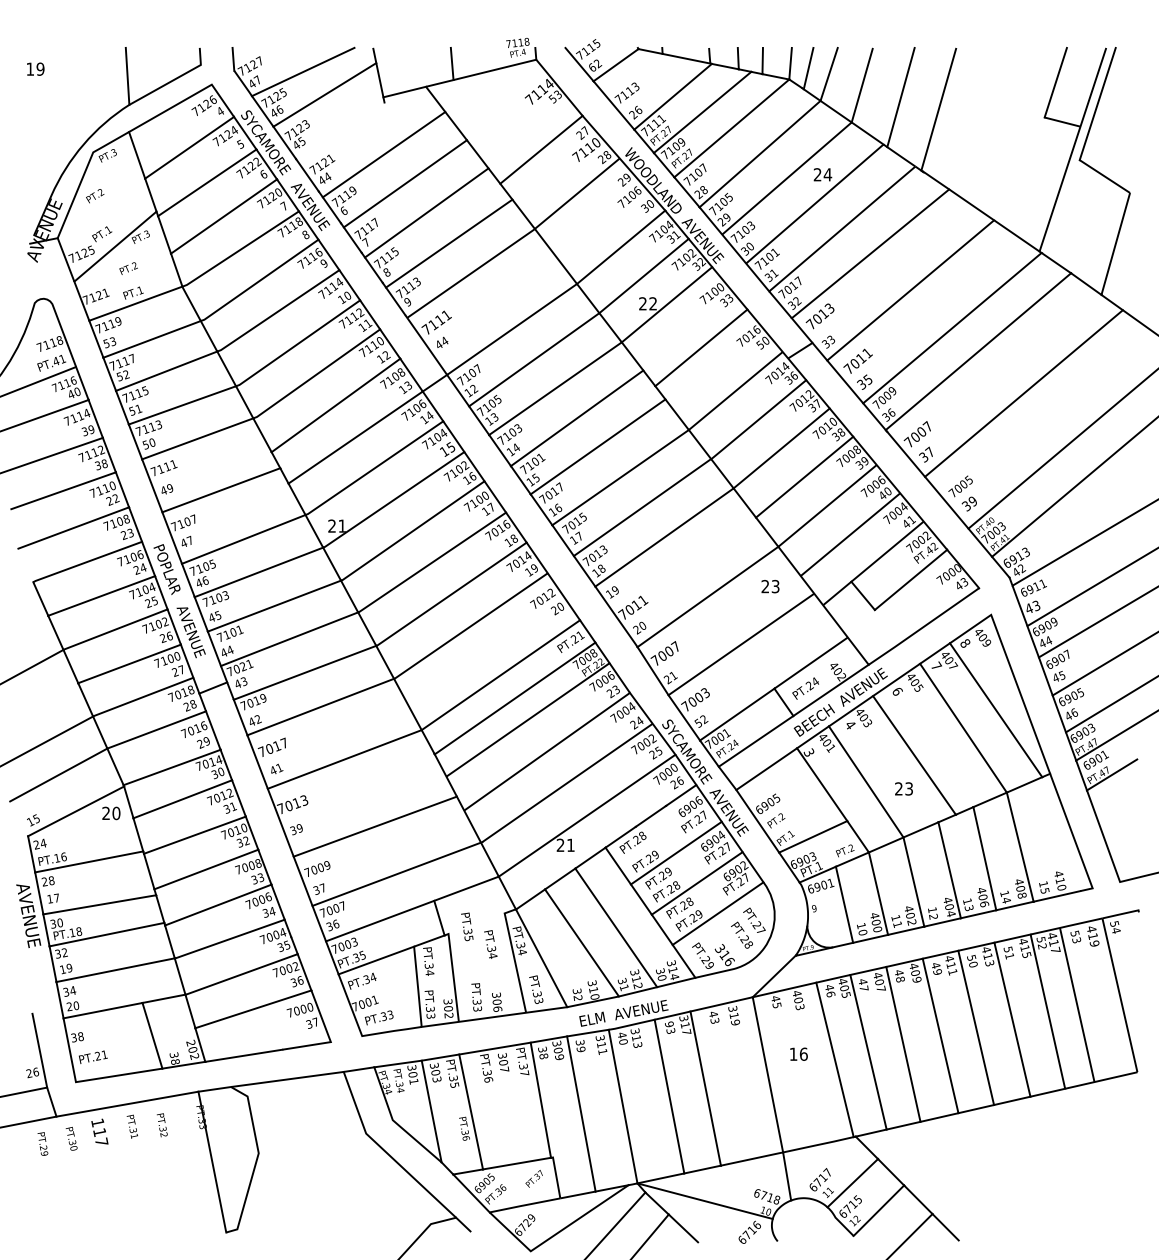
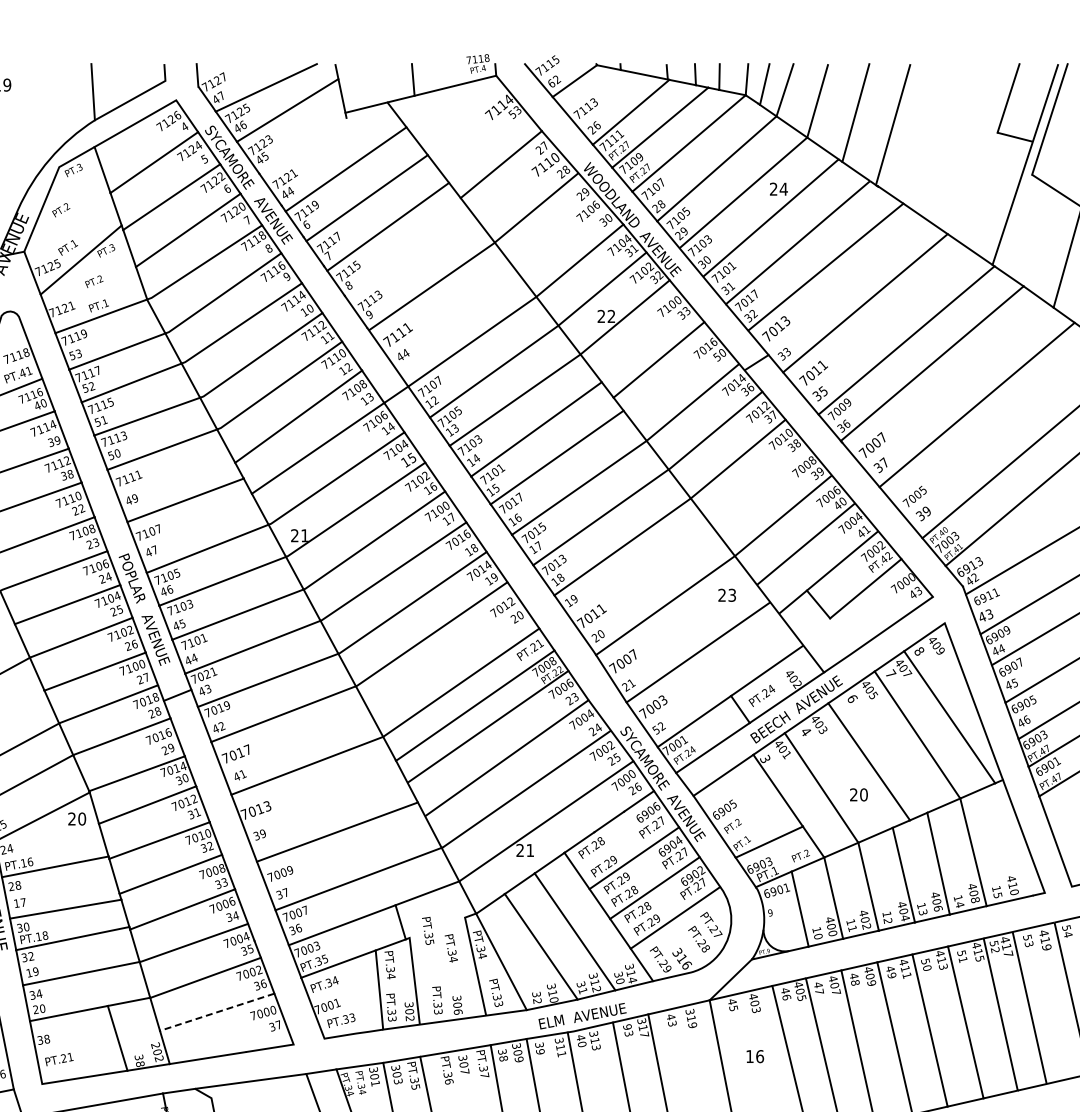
line: (449, 243) -> (410, 256), removed
line: (804, 476) -> (760, 486), removed
text: (909, 788) -> (864, 794), 23 -> 20
line: (253, 1009) -> (217, 1012), solid -> dashed

